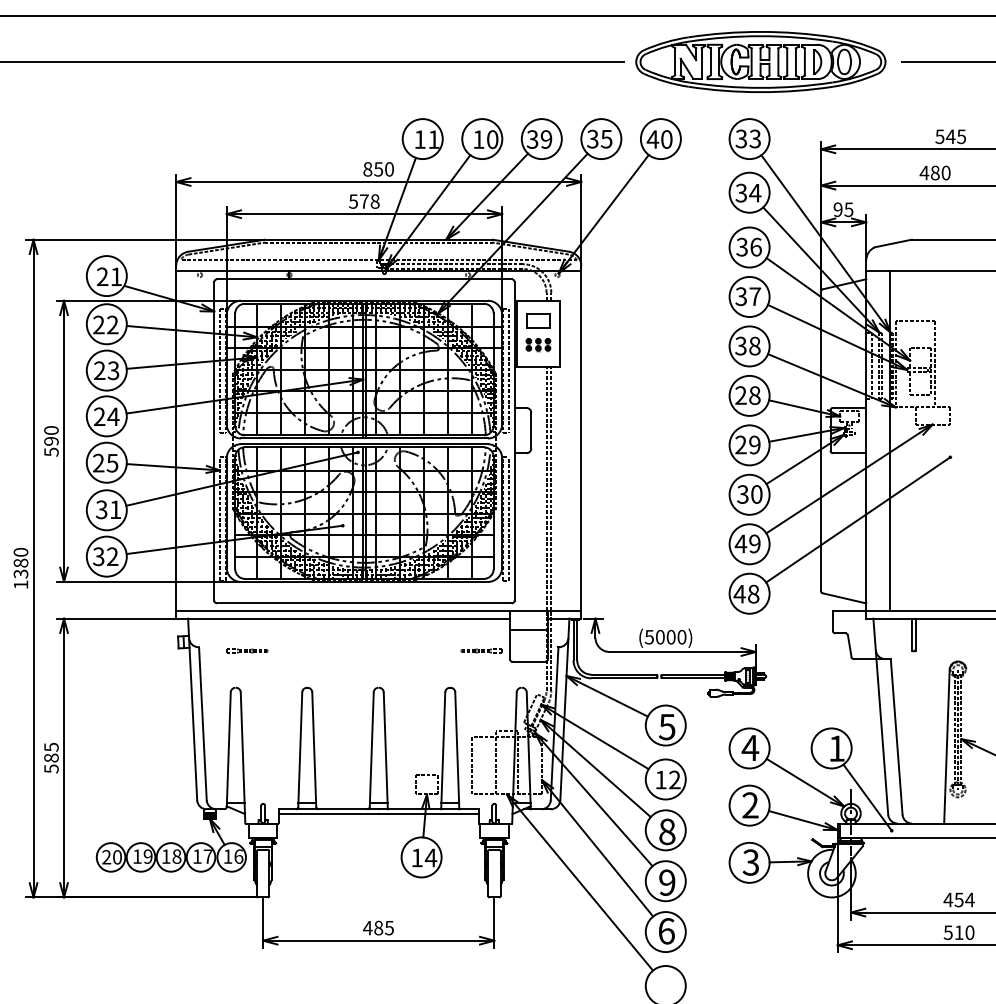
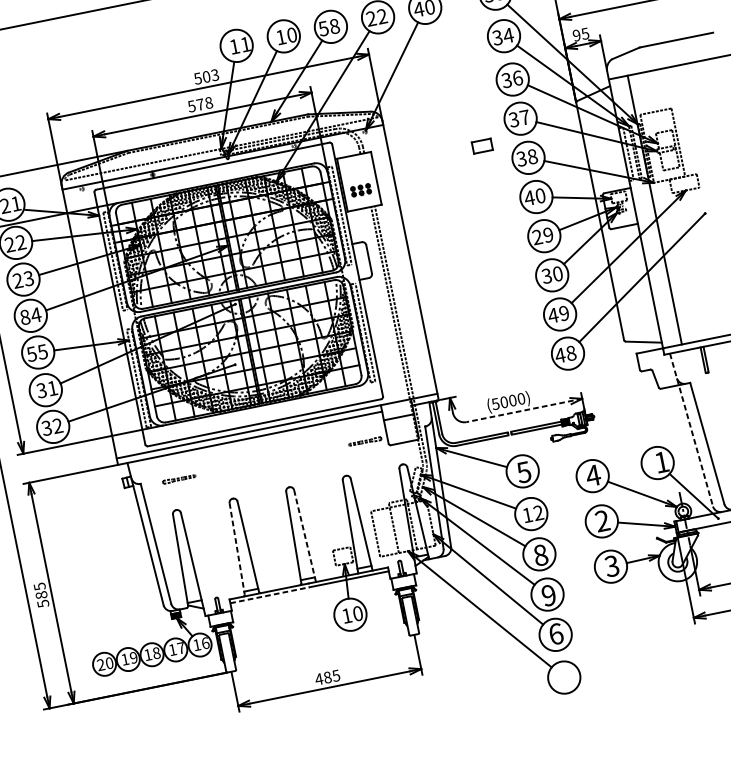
text: (599, 138) -> (376, 17), 35 -> 22
text: (539, 139) -> (329, 27), 39 -> 58
text: (378, 169) -> (206, 77), 850 -> 503
part: (538, 320) -> (482, 145), moved
text: (747, 395) -> (534, 197), 28 -> 40
text: (99, 416) -> (25, 317), 24 -> 84
text: (98, 462) -> (31, 353), 25 -> 55
line: (682, 652) -> (524, 410), solid -> dashed
line: (880, 717) -> (691, 430), solid -> dashed
line: (300, 750) -> (237, 549), solid -> dashed
line: (385, 751) -> (304, 536), solid -> dashed
line: (329, 814) -> (270, 595), solid -> dashed
text: (430, 857) -> (357, 613), 14 -> 10

